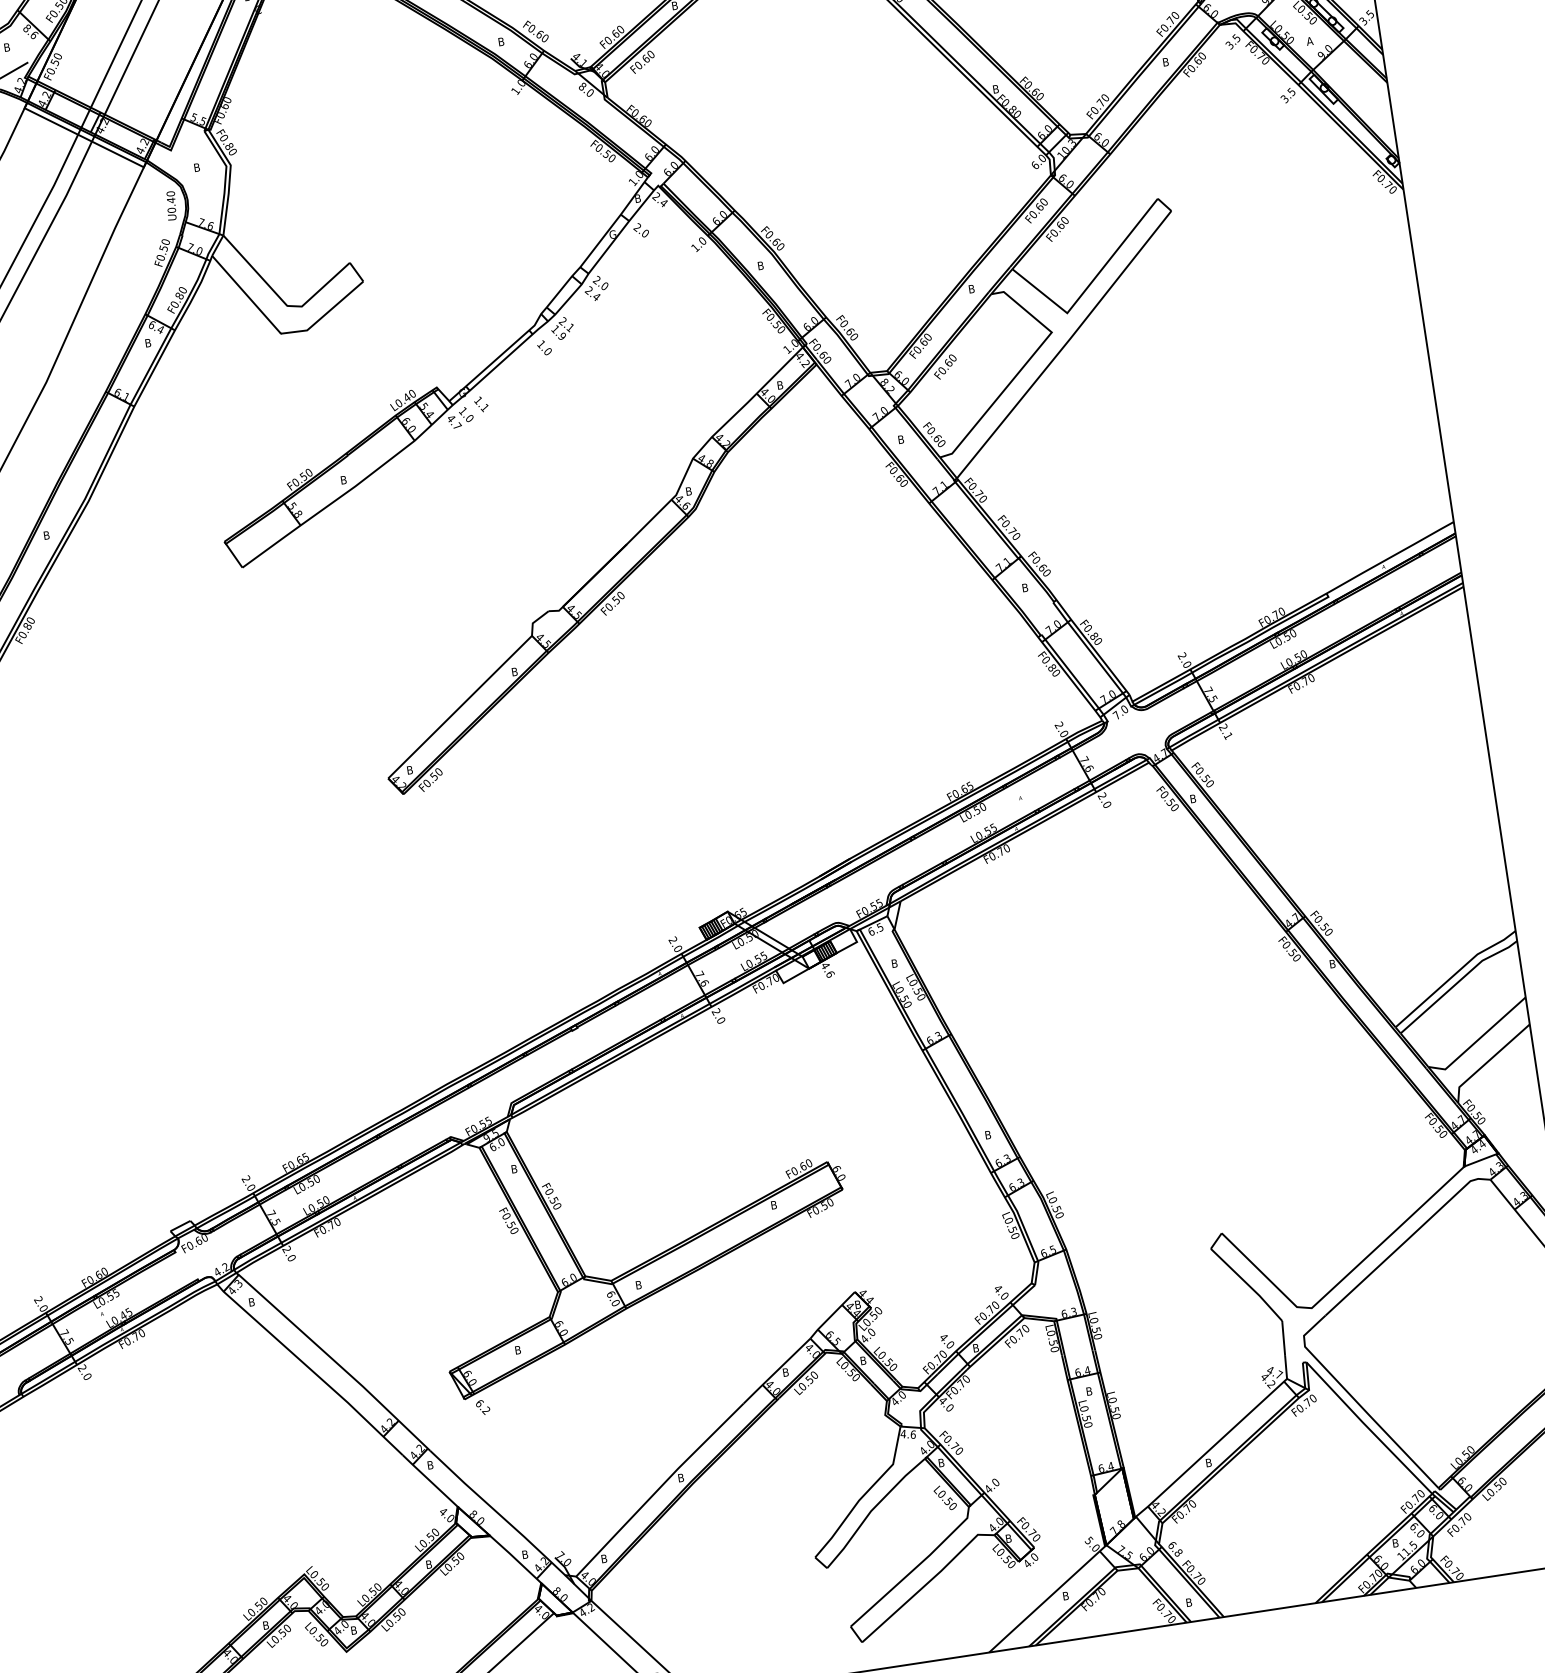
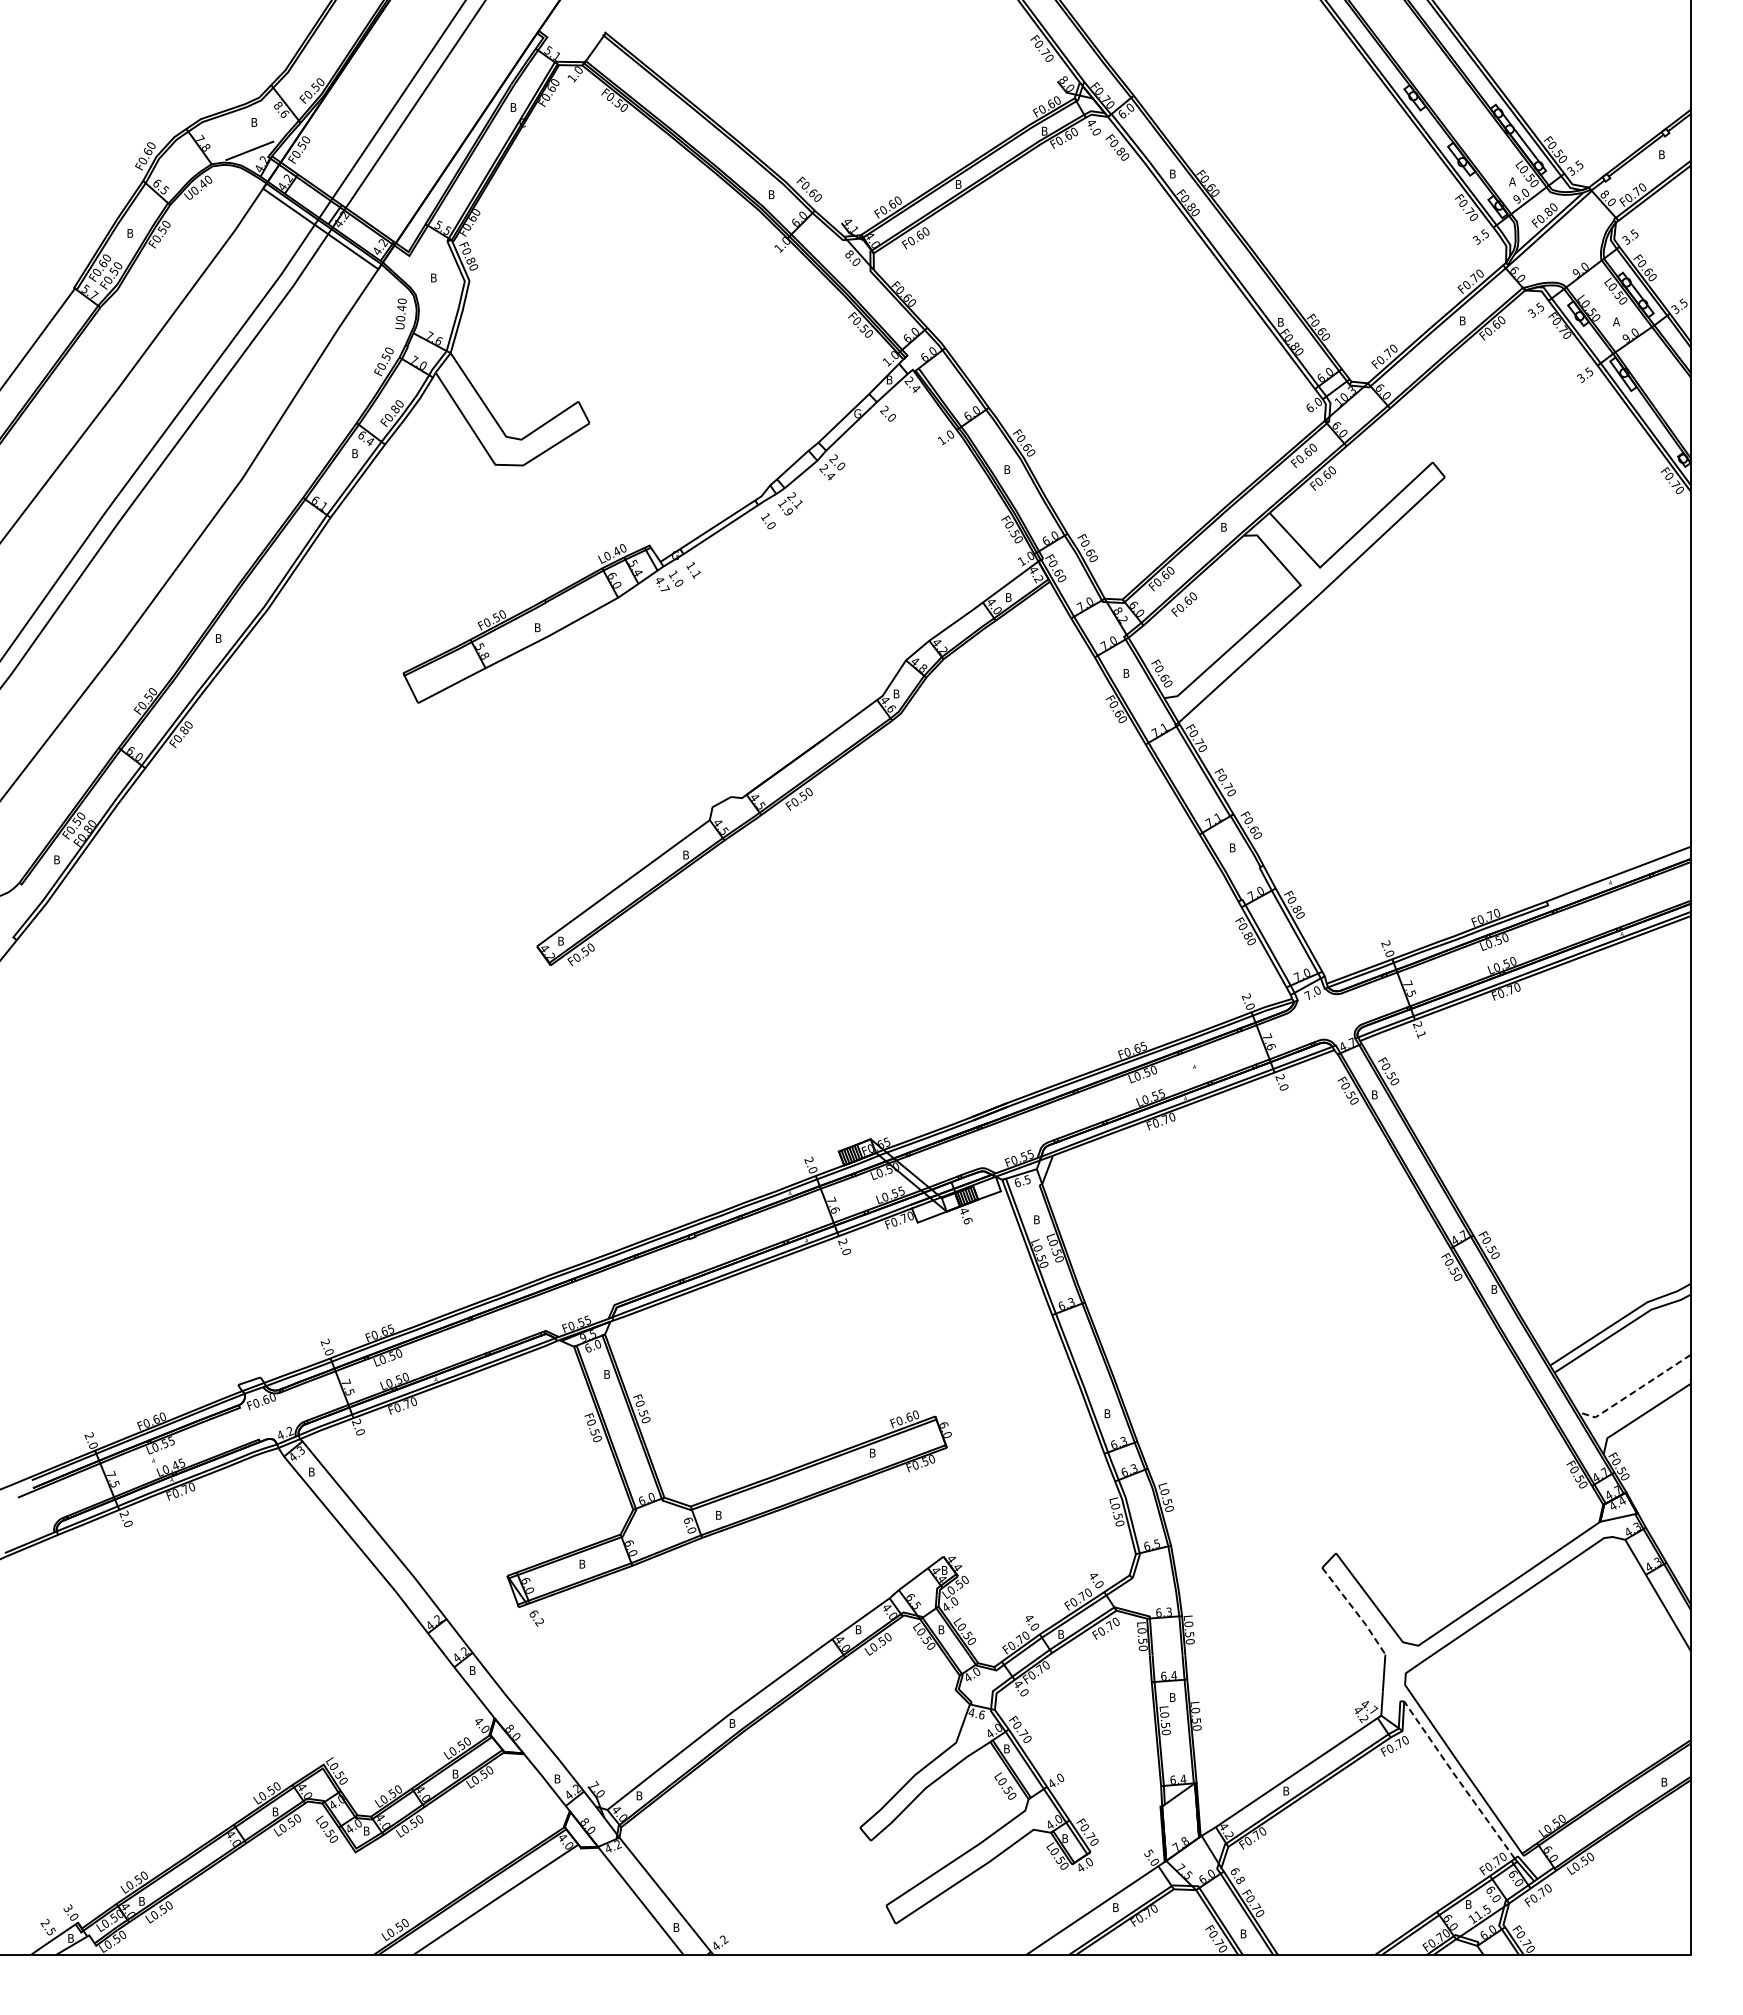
line: (1478, 1039) -> (1634, 1391), solid -> dashed
line: (1248, 1285) -> (1355, 1611), solid -> dashed
line: (1368, 1428) -> (1458, 1780), solid -> dashed

